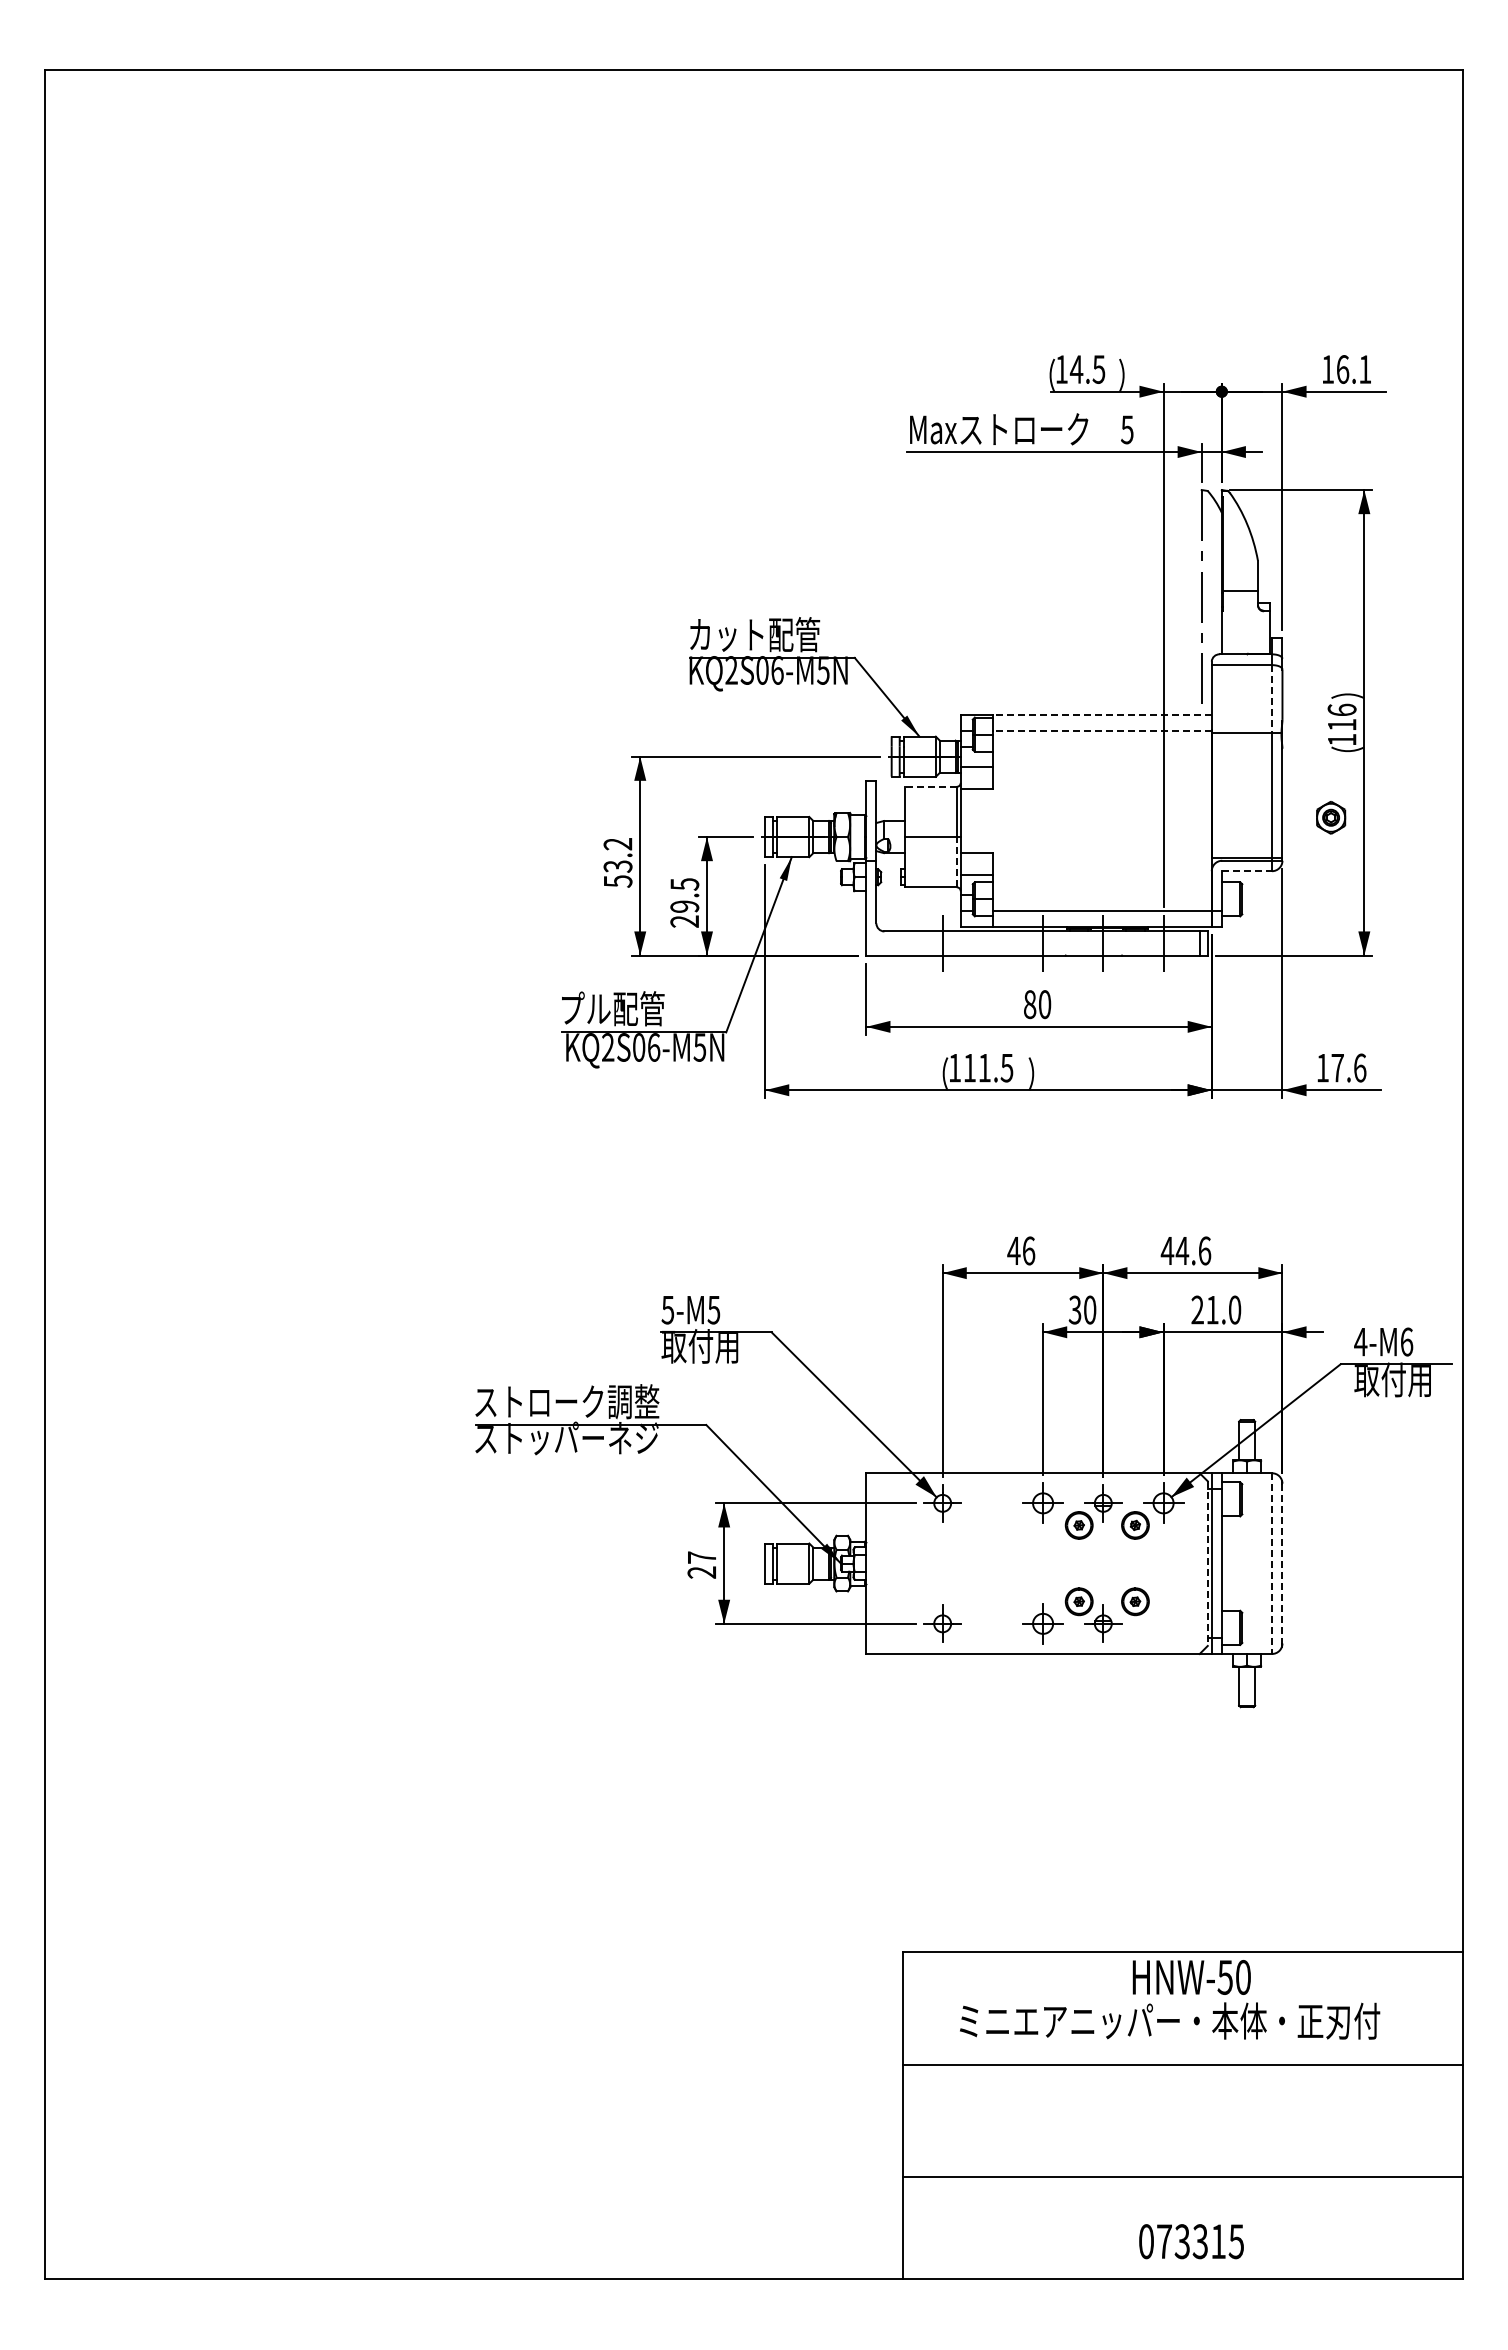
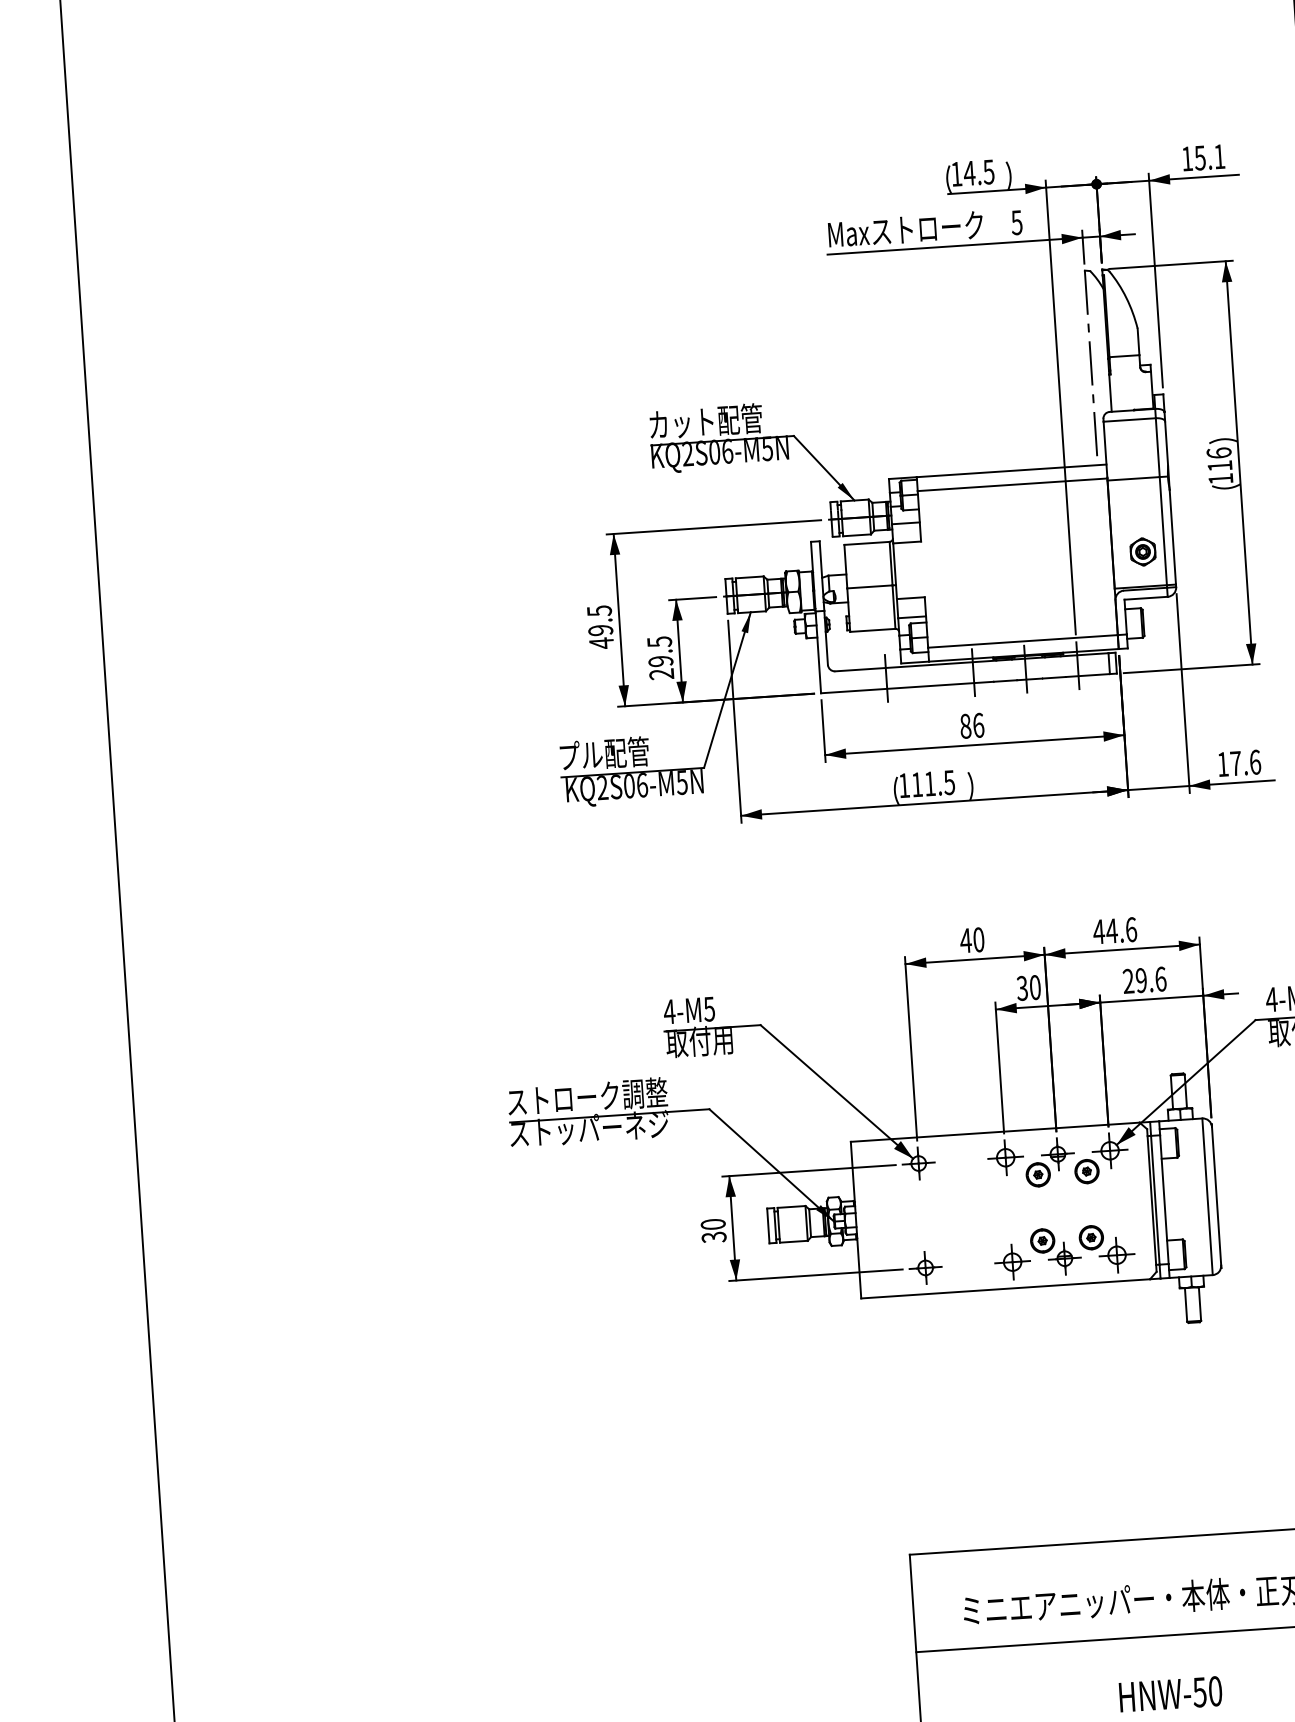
text: (1342, 369) -> (1199, 158), 16.1 -> 15.1
line: (1272, 699) -> (1158, 448), dashed -> solid
line: (1101, 714) -> (1010, 470), dashed -> solid
line: (1101, 730) -> (1011, 484), dashed -> solid
line: (930, 786) -> (866, 543), dashed -> solid
part: (1331, 817) -> (1143, 551), moved
line: (956, 861) -> (893, 606), dashed -> solid
text: (617, 863) -> (600, 627), 53.2 -> 49.5
line: (1247, 871) -> (1146, 598), dashed -> solid
text: (1045, 1004) -> (979, 725), 80 -> 86
text: (1028, 1250) -> (978, 939), 46 -> 40
text: (1223, 1309) -> (1150, 979), 21.0 -> 29.6
text: (667, 1310) -> (669, 1012), 5-M5 -> 4-M5
line: (1282, 1563) -> (1216, 1196), dashed -> solid
text: (701, 1564) -> (713, 1230), 27 -> 30
line: (1207, 1564) -> (1151, 1201), dashed -> solid
line: (1272, 1564) -> (1208, 1197), dashed -> solid
part: (1163, 1623) -> (1116, 1254), added
text: (1191, 1977) -> (1170, 1694), moved

